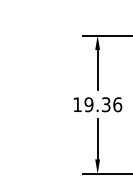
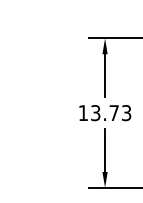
text: (103, 104) -> (111, 112), 19.36 -> 13.73

